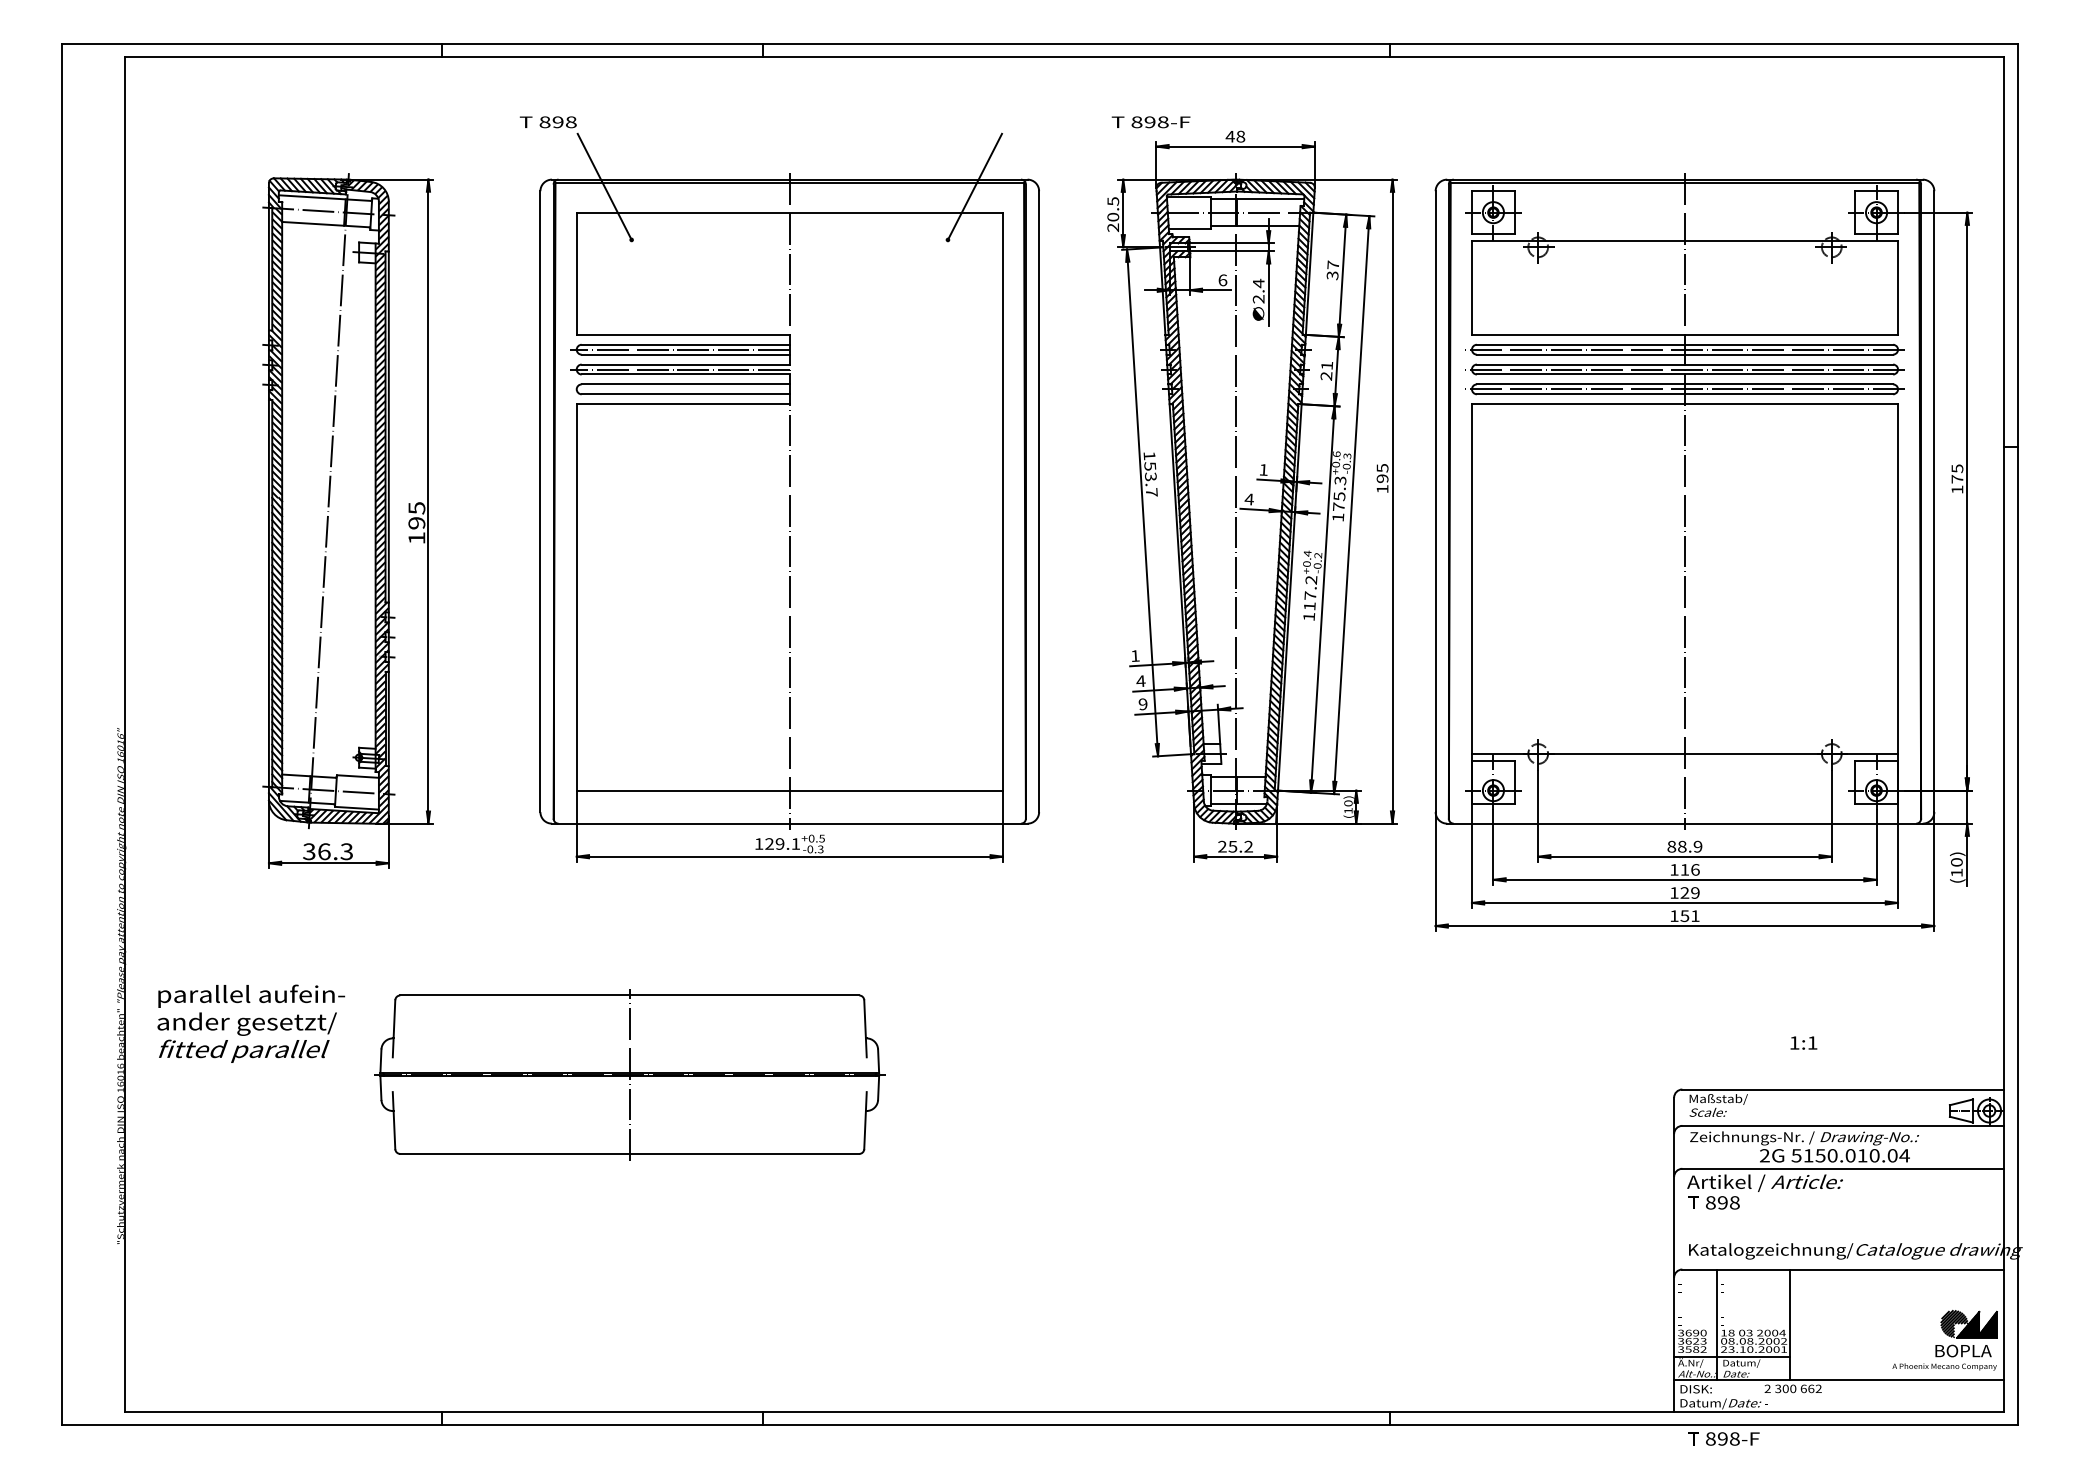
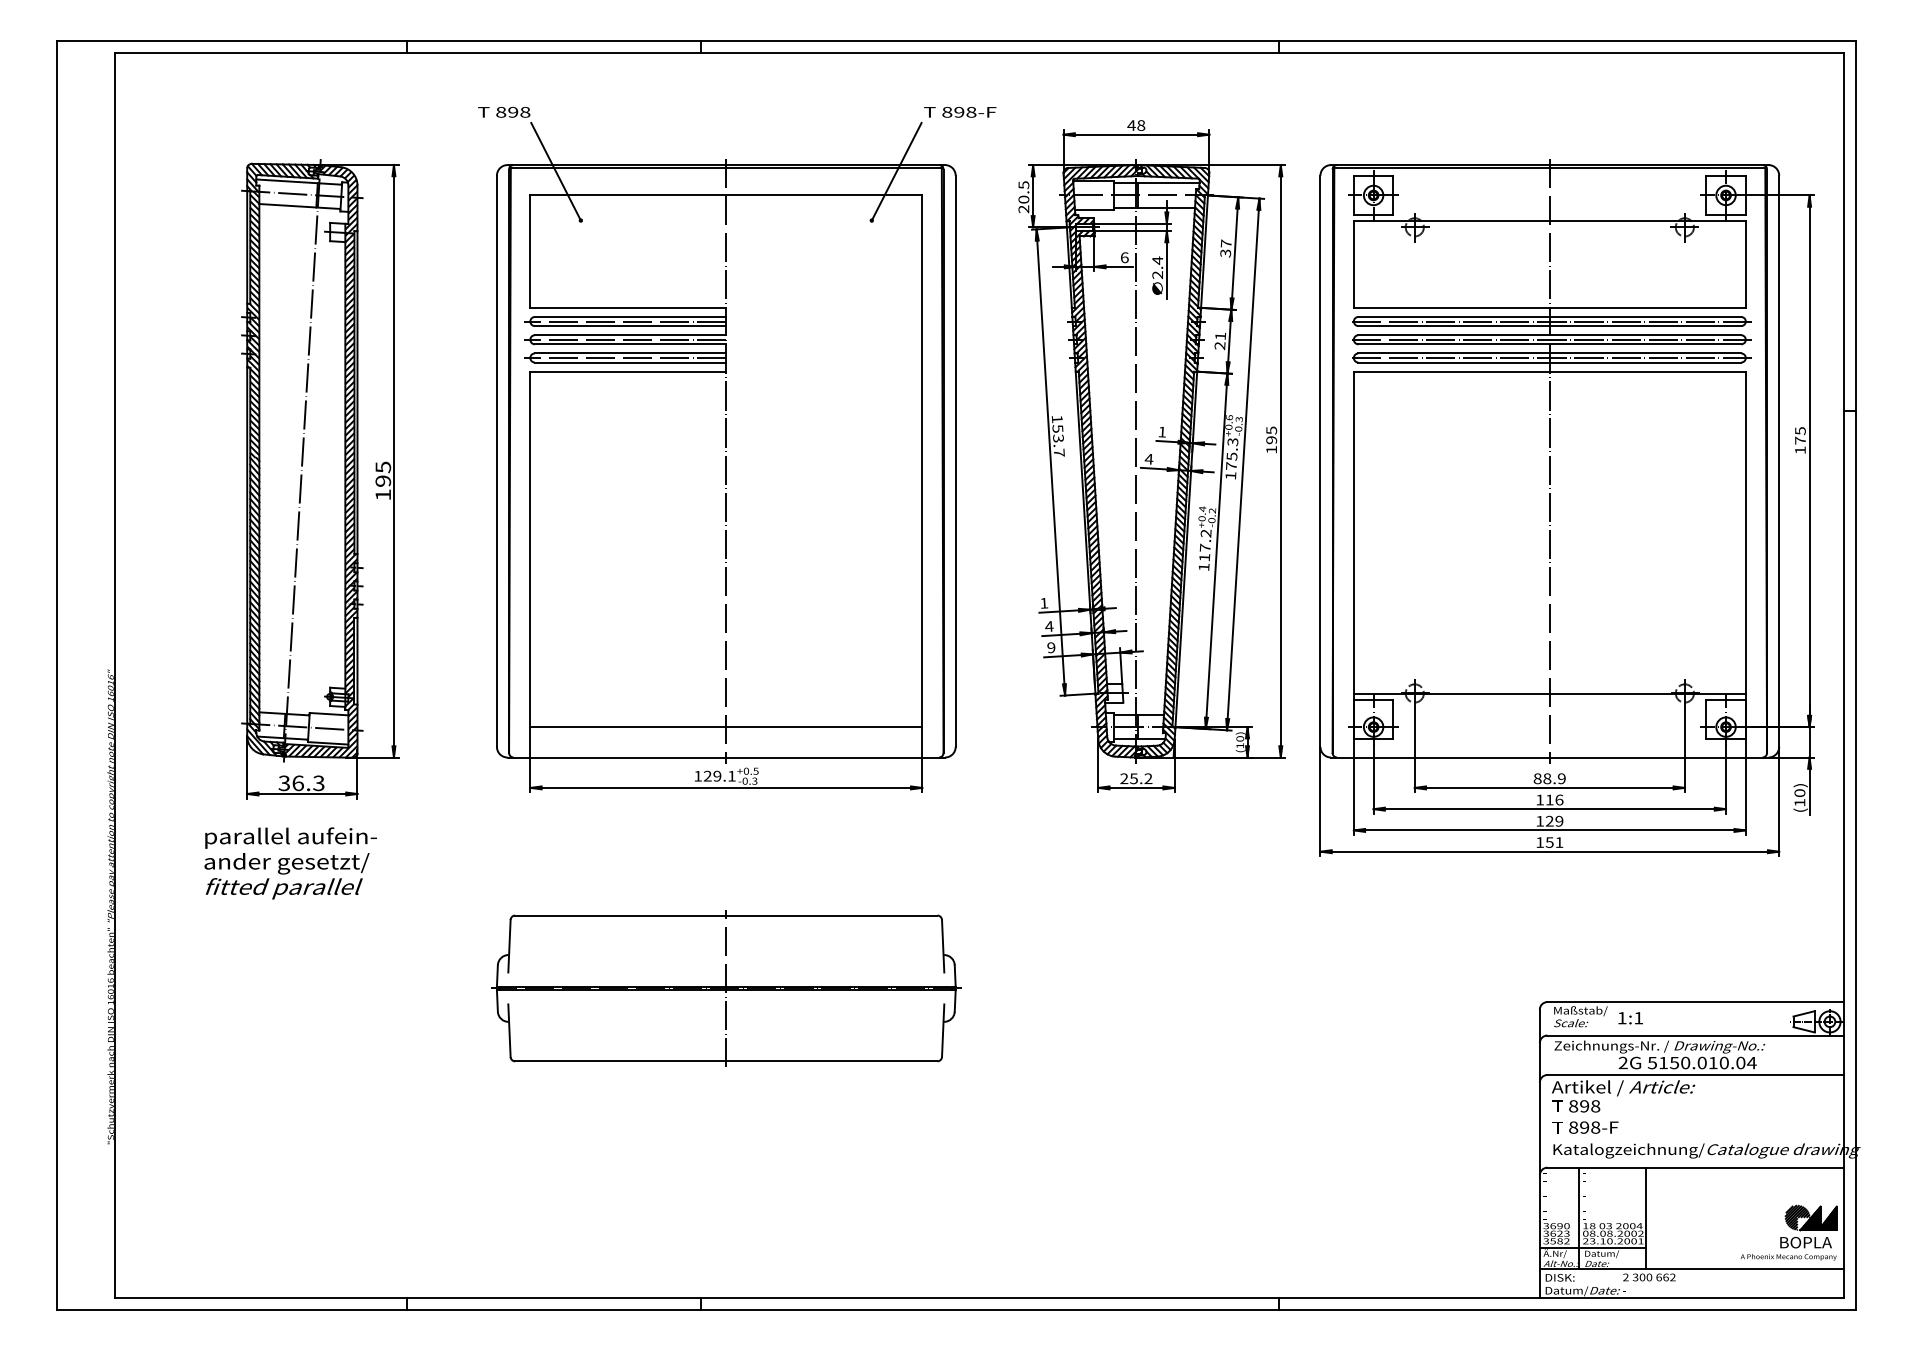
text: (1150, 122) -> (959, 112), moved
line: (679, 389) -> (624, 358), added
text: (251, 1023) -> (290, 863), moved
text: (1803, 1042) -> (1630, 1017), moved
part: (629, 1074) -> (726, 988), moved
text: (1723, 1438) -> (1585, 1127), moved

